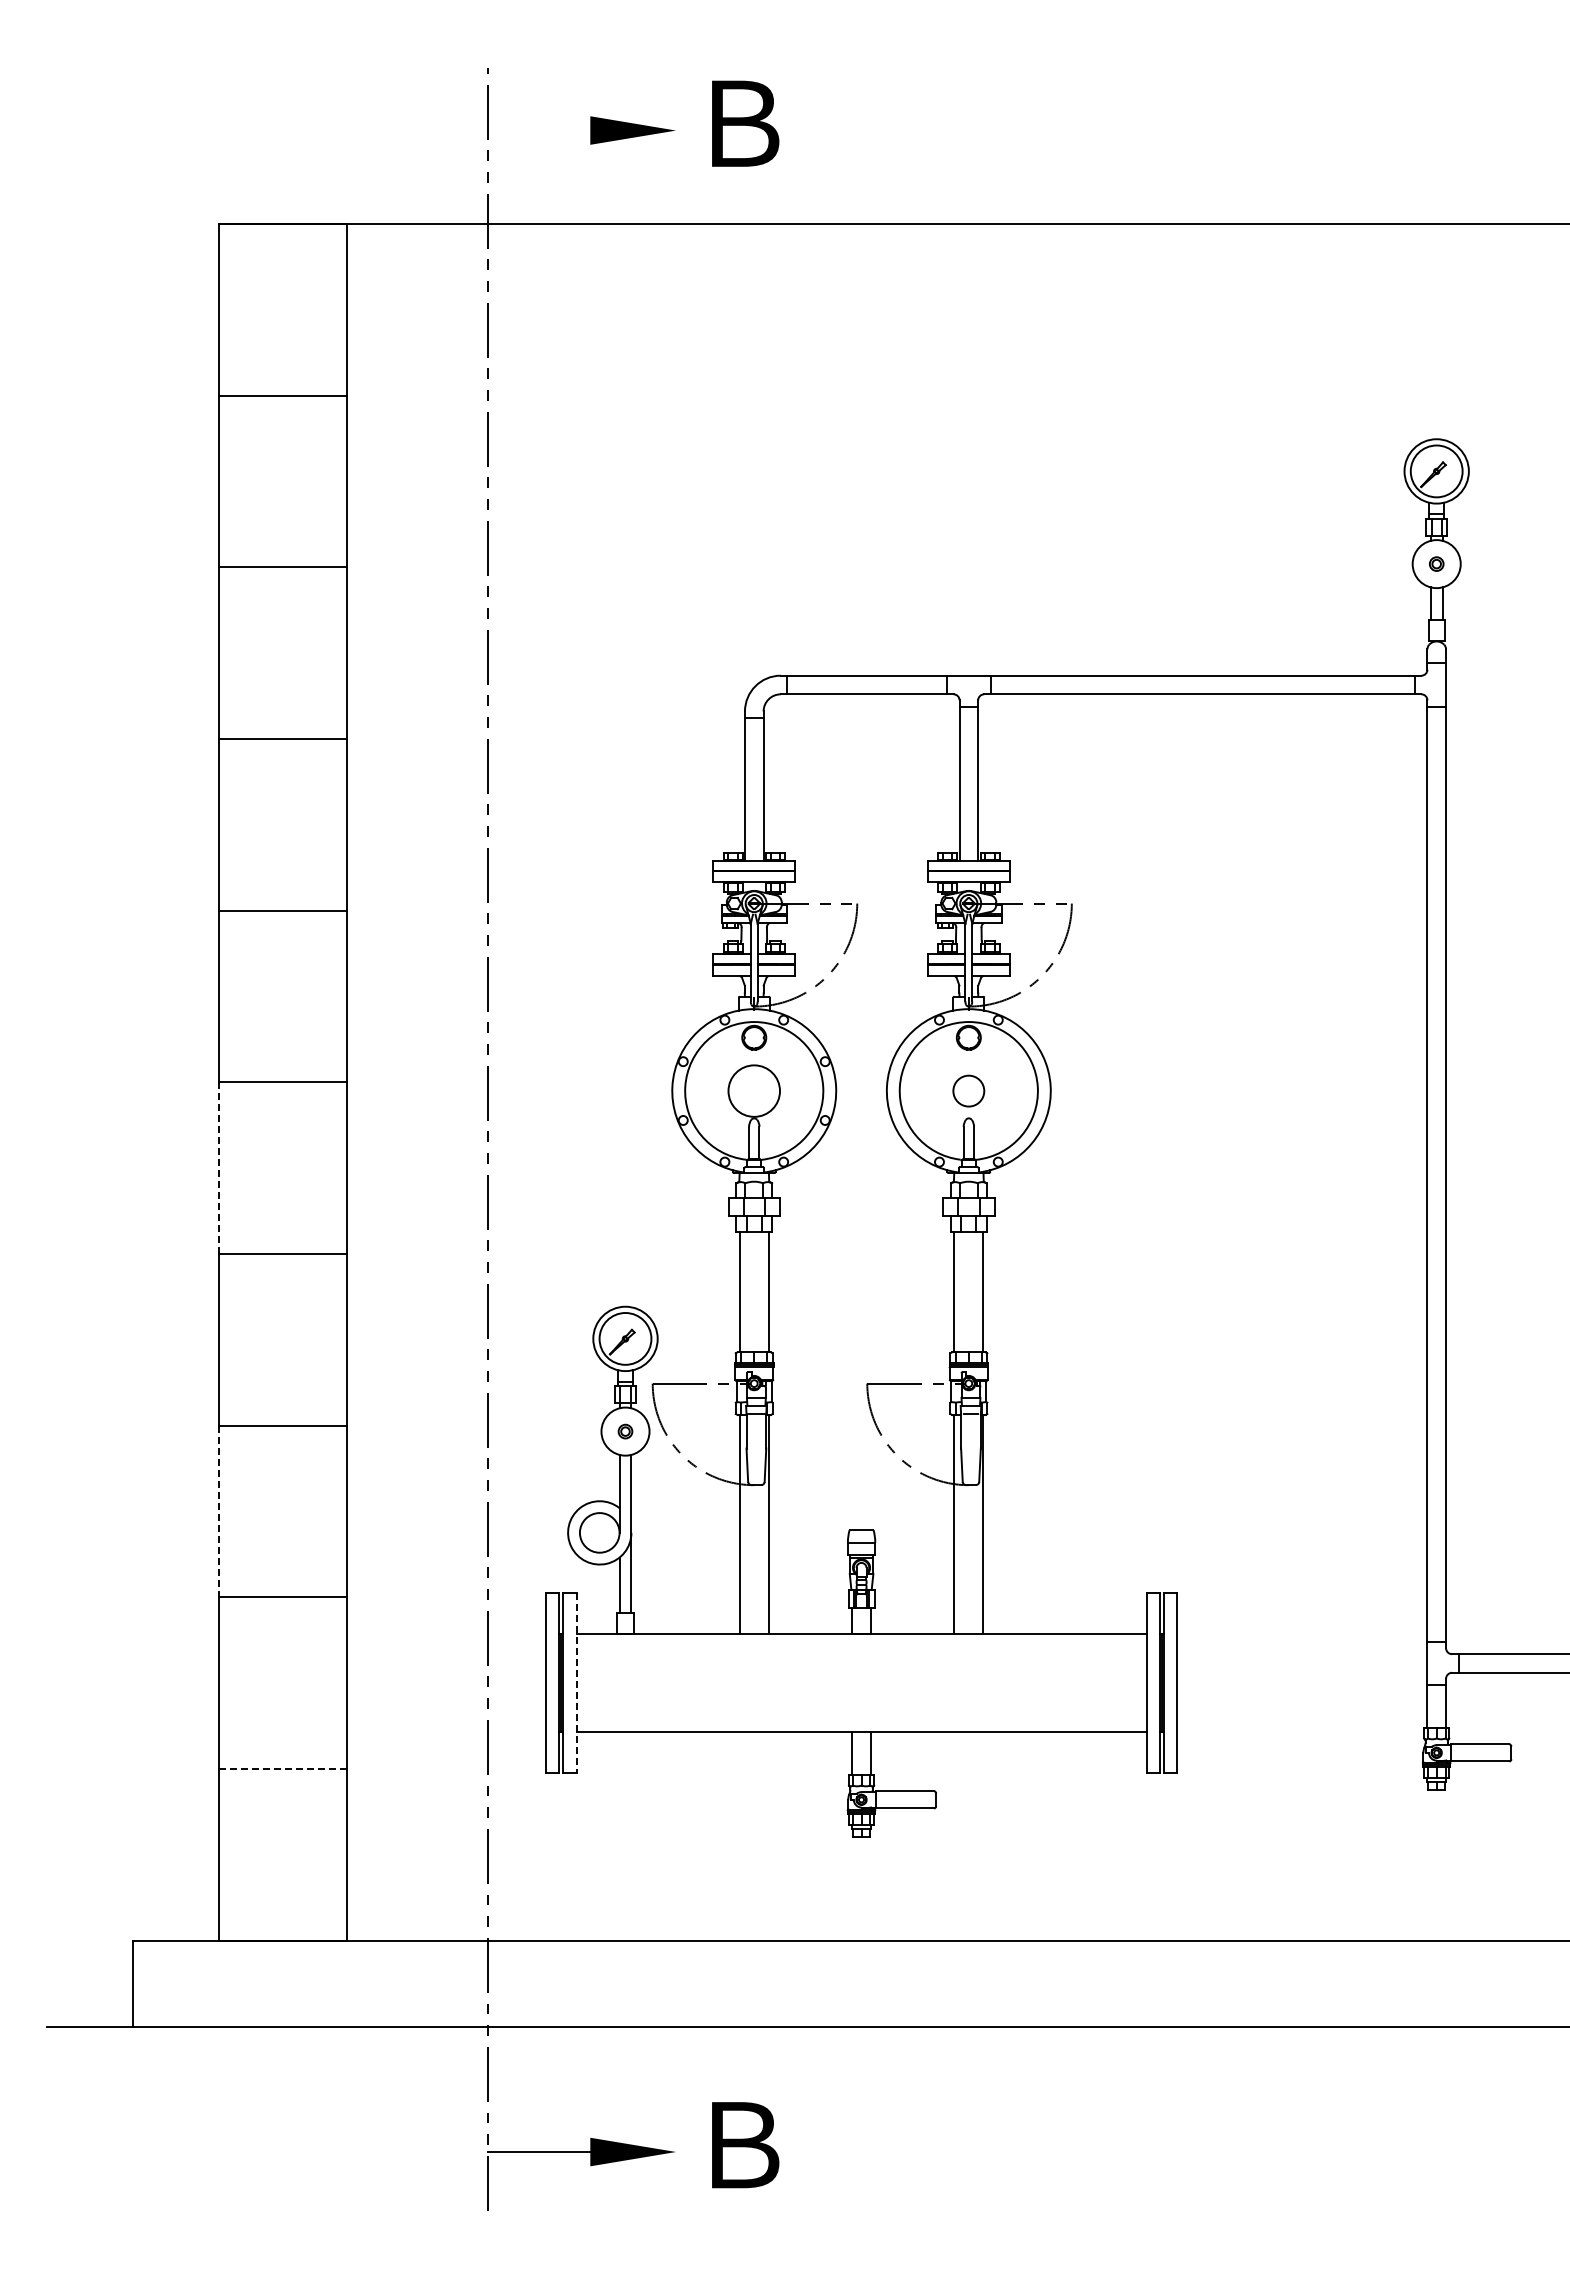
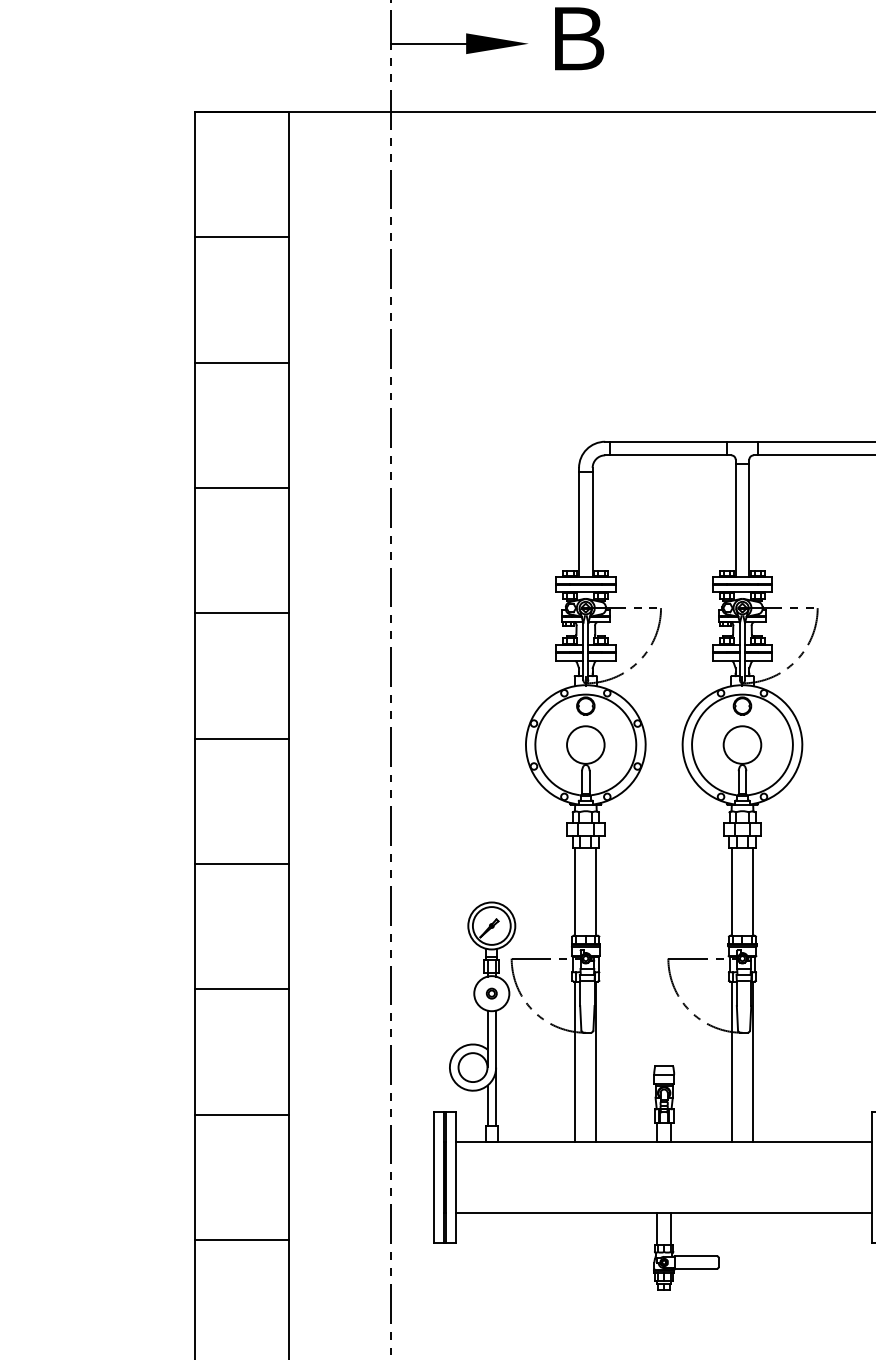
line: (538, 130) -> (428, 43), added
circle: (968, 1090) -> (742, 744), size x1.67
line: (218, 1168) -> (194, 801), dashed -> solid
line: (218, 1511) -> (194, 1051), dashed -> solid
line: (576, 1683) -> (456, 1177), dashed -> solid
line: (283, 1769) -> (242, 1240), dashed -> solid

